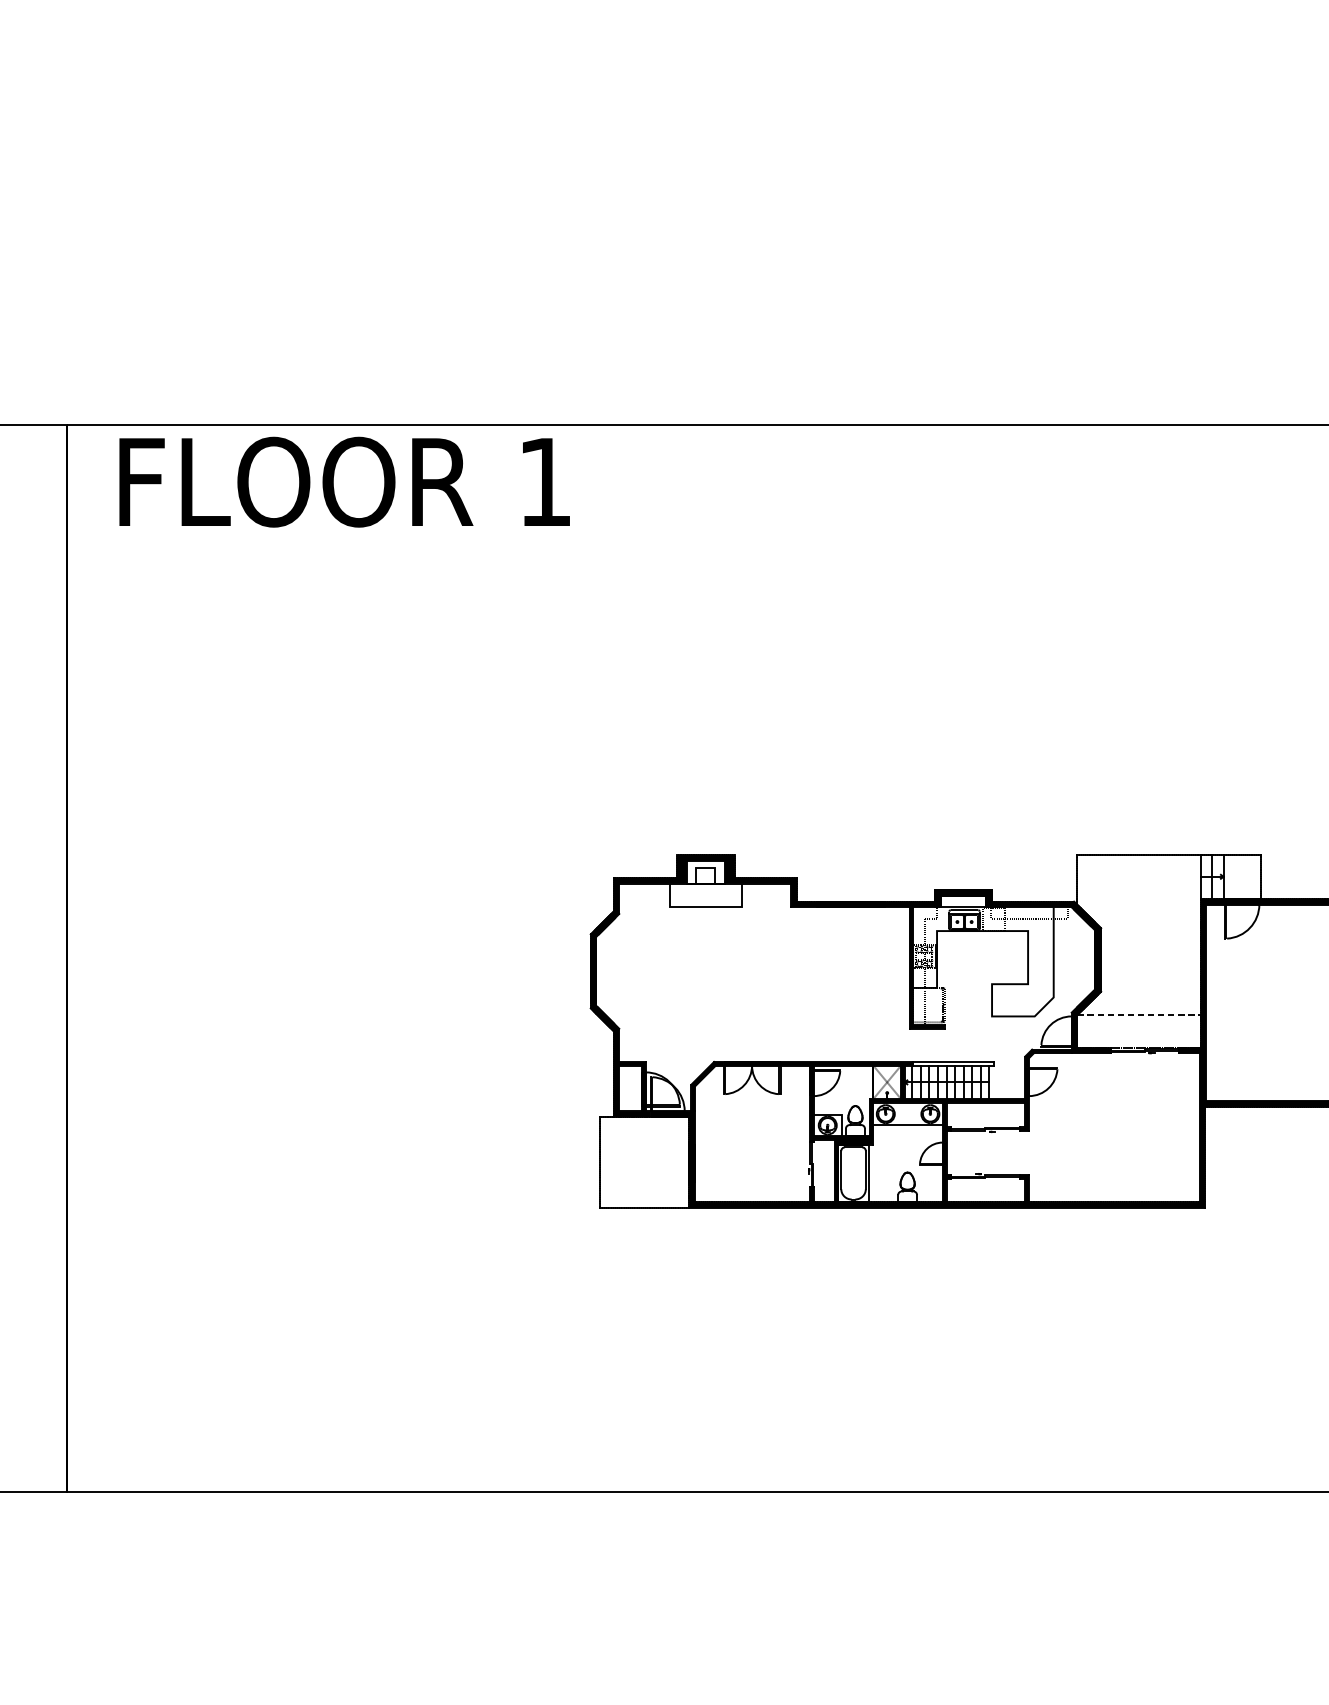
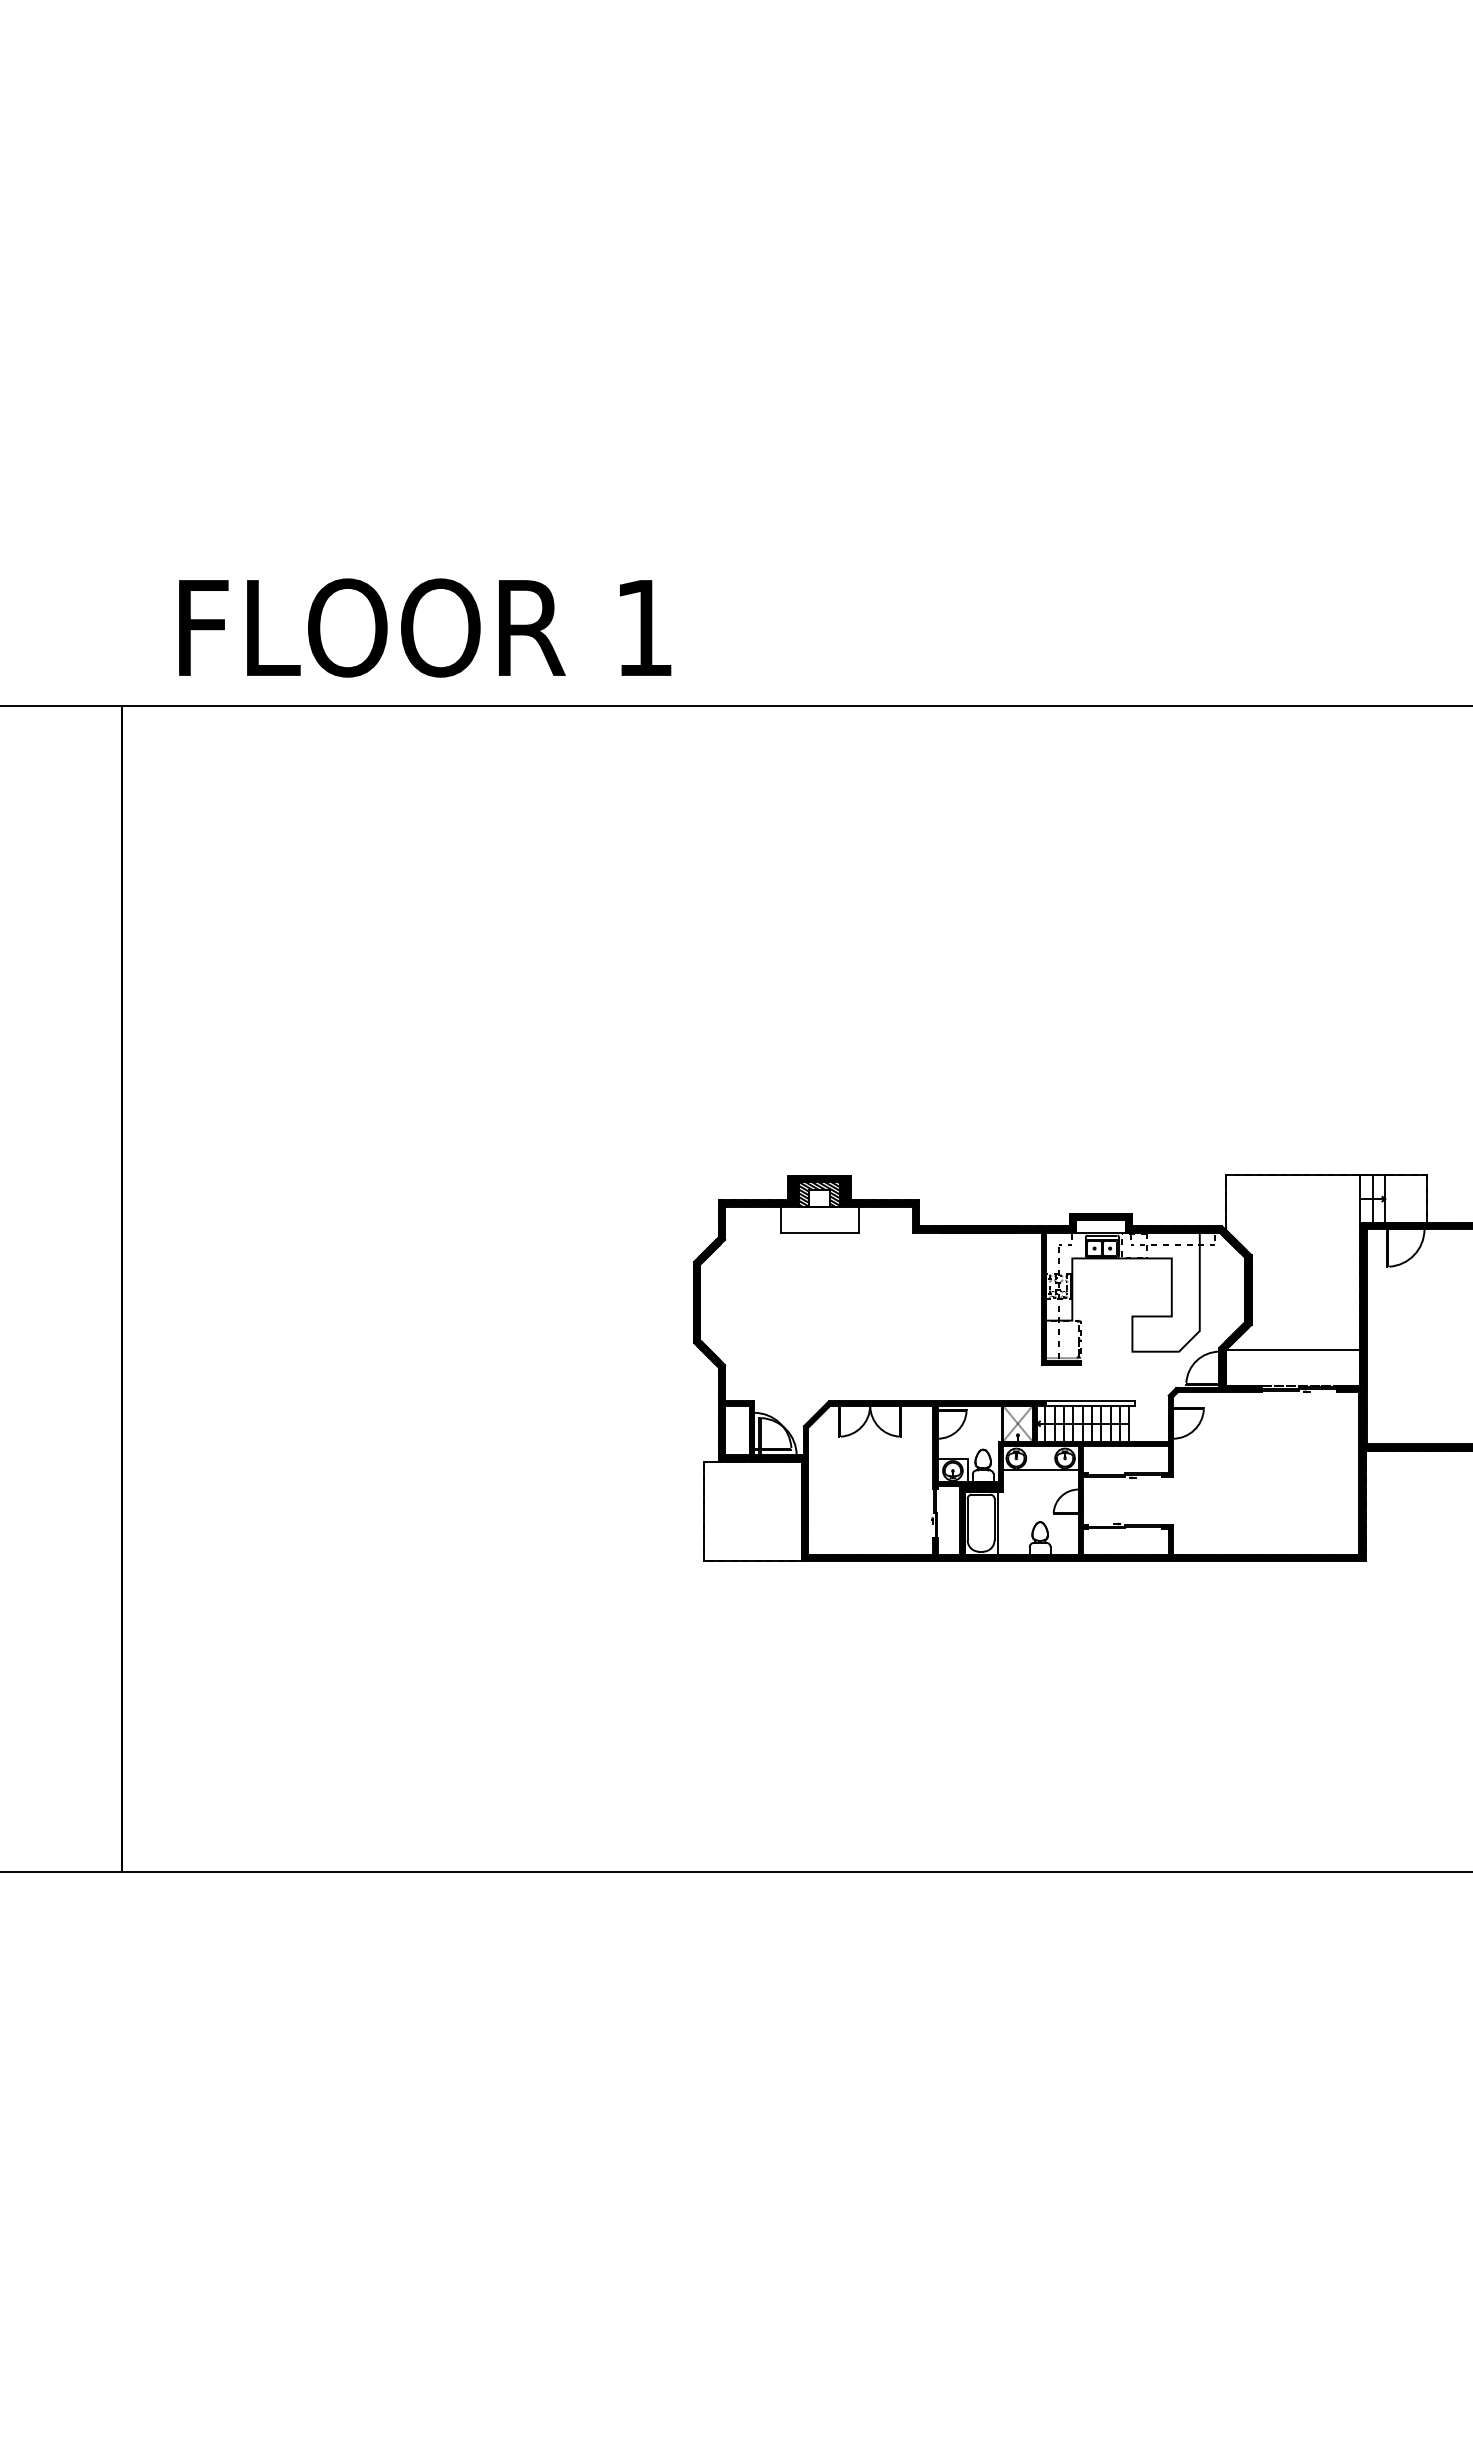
text: (344, 481) -> (425, 627), moved
hatch: (705, 871) -> (819, 1193), added
line: (1139, 1015) -> (1293, 1350), dashed -> solid

